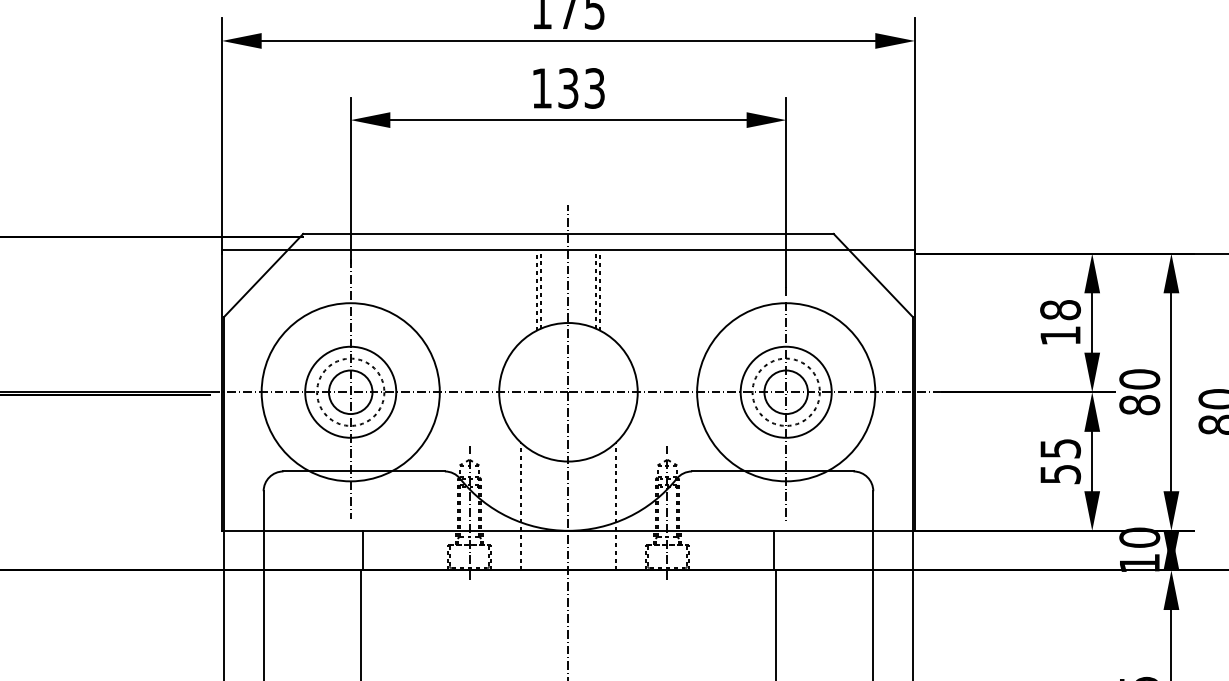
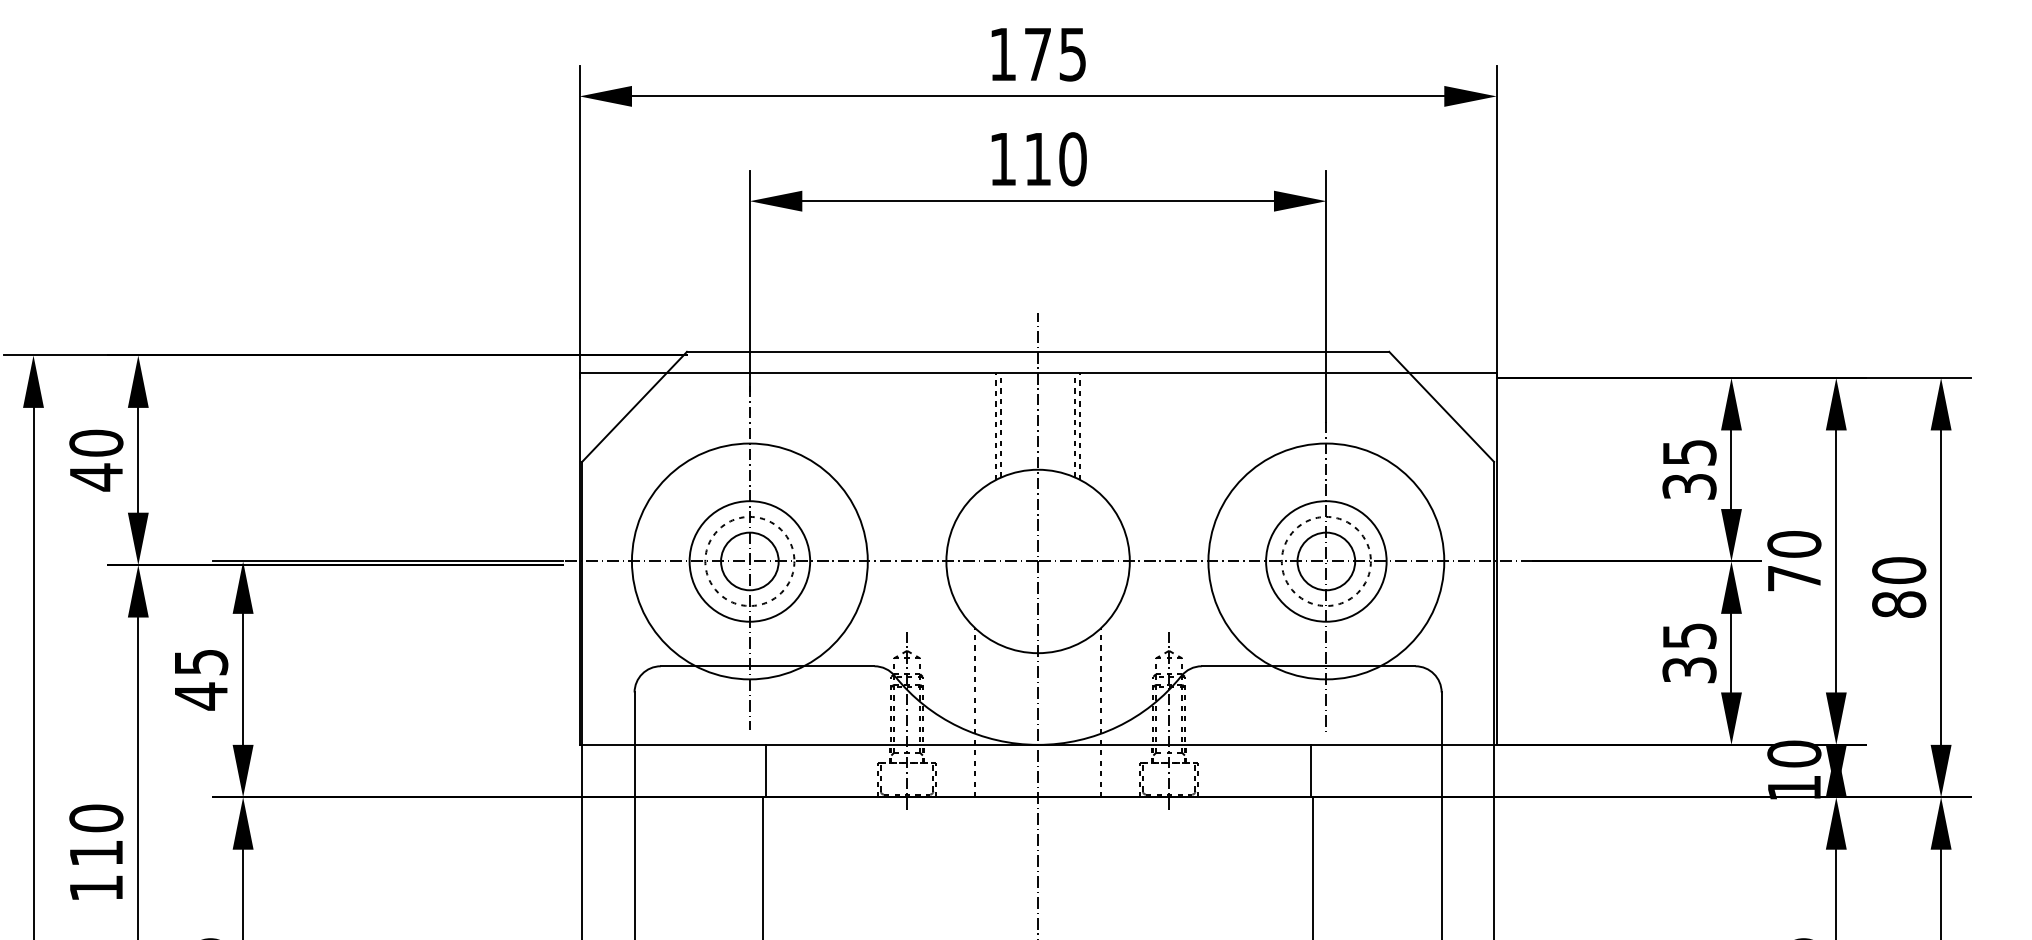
text: (581, 88) -> (1055, 159), 133 -> 110
text: (1060, 322) -> (1689, 469), 18 -> 35
text: (1139, 405) -> (1794, 578), 80 -> 70
text: (1059, 473) -> (1688, 669), 55 -> 35

